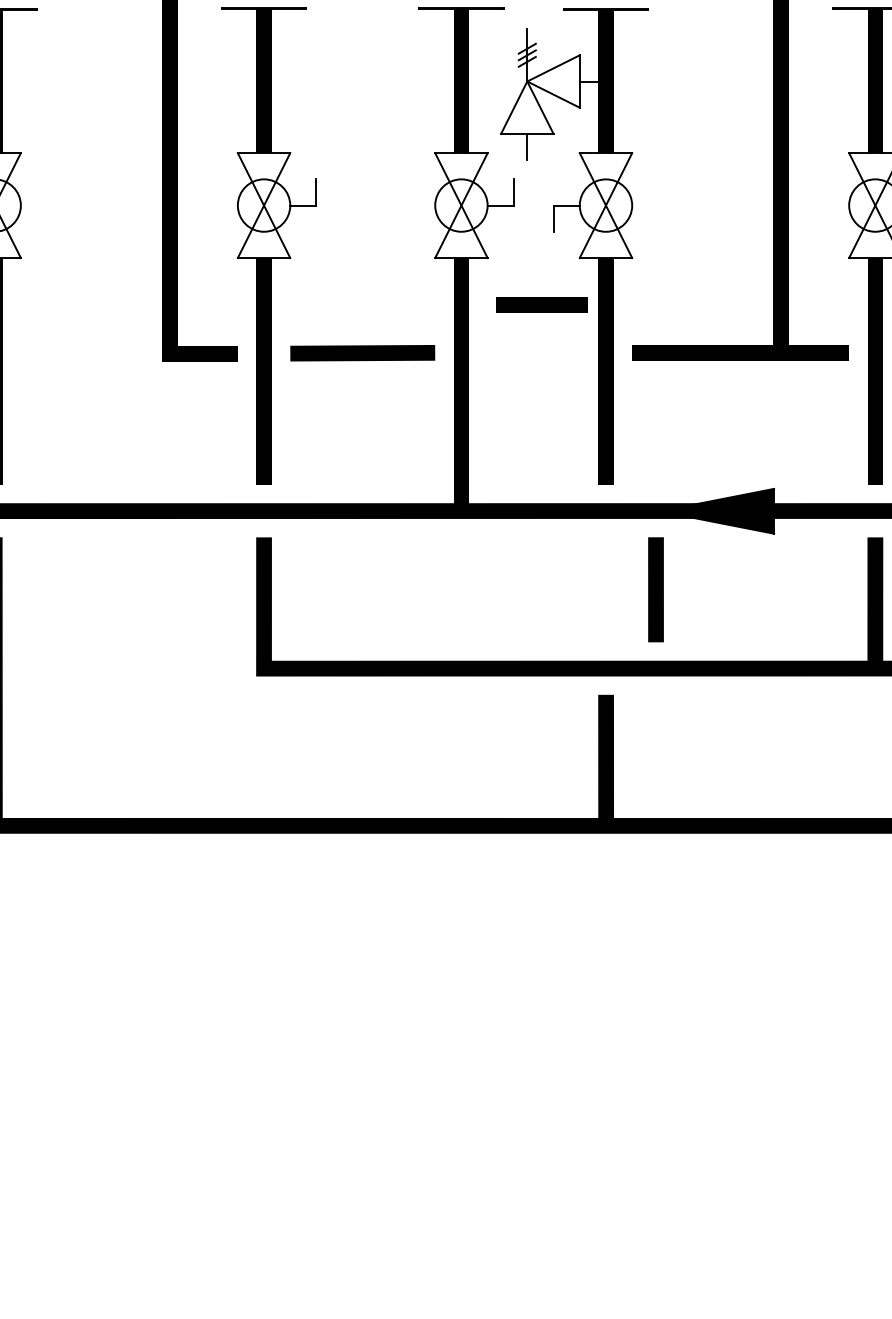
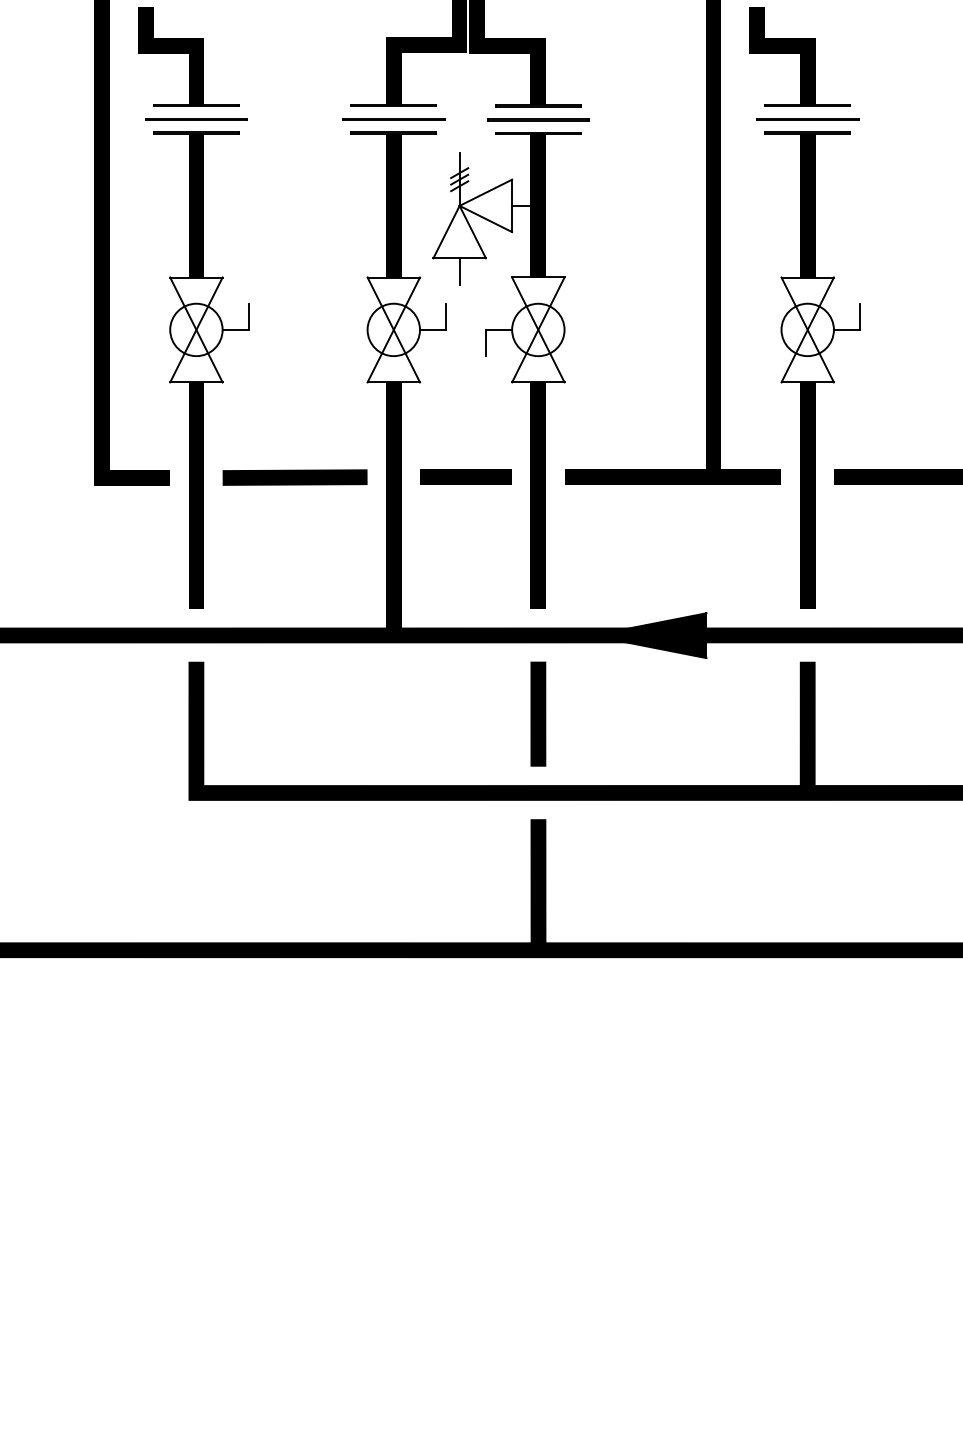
line: (541, 304) -> (465, 476), moved
line: (656, 589) -> (538, 713), moved

